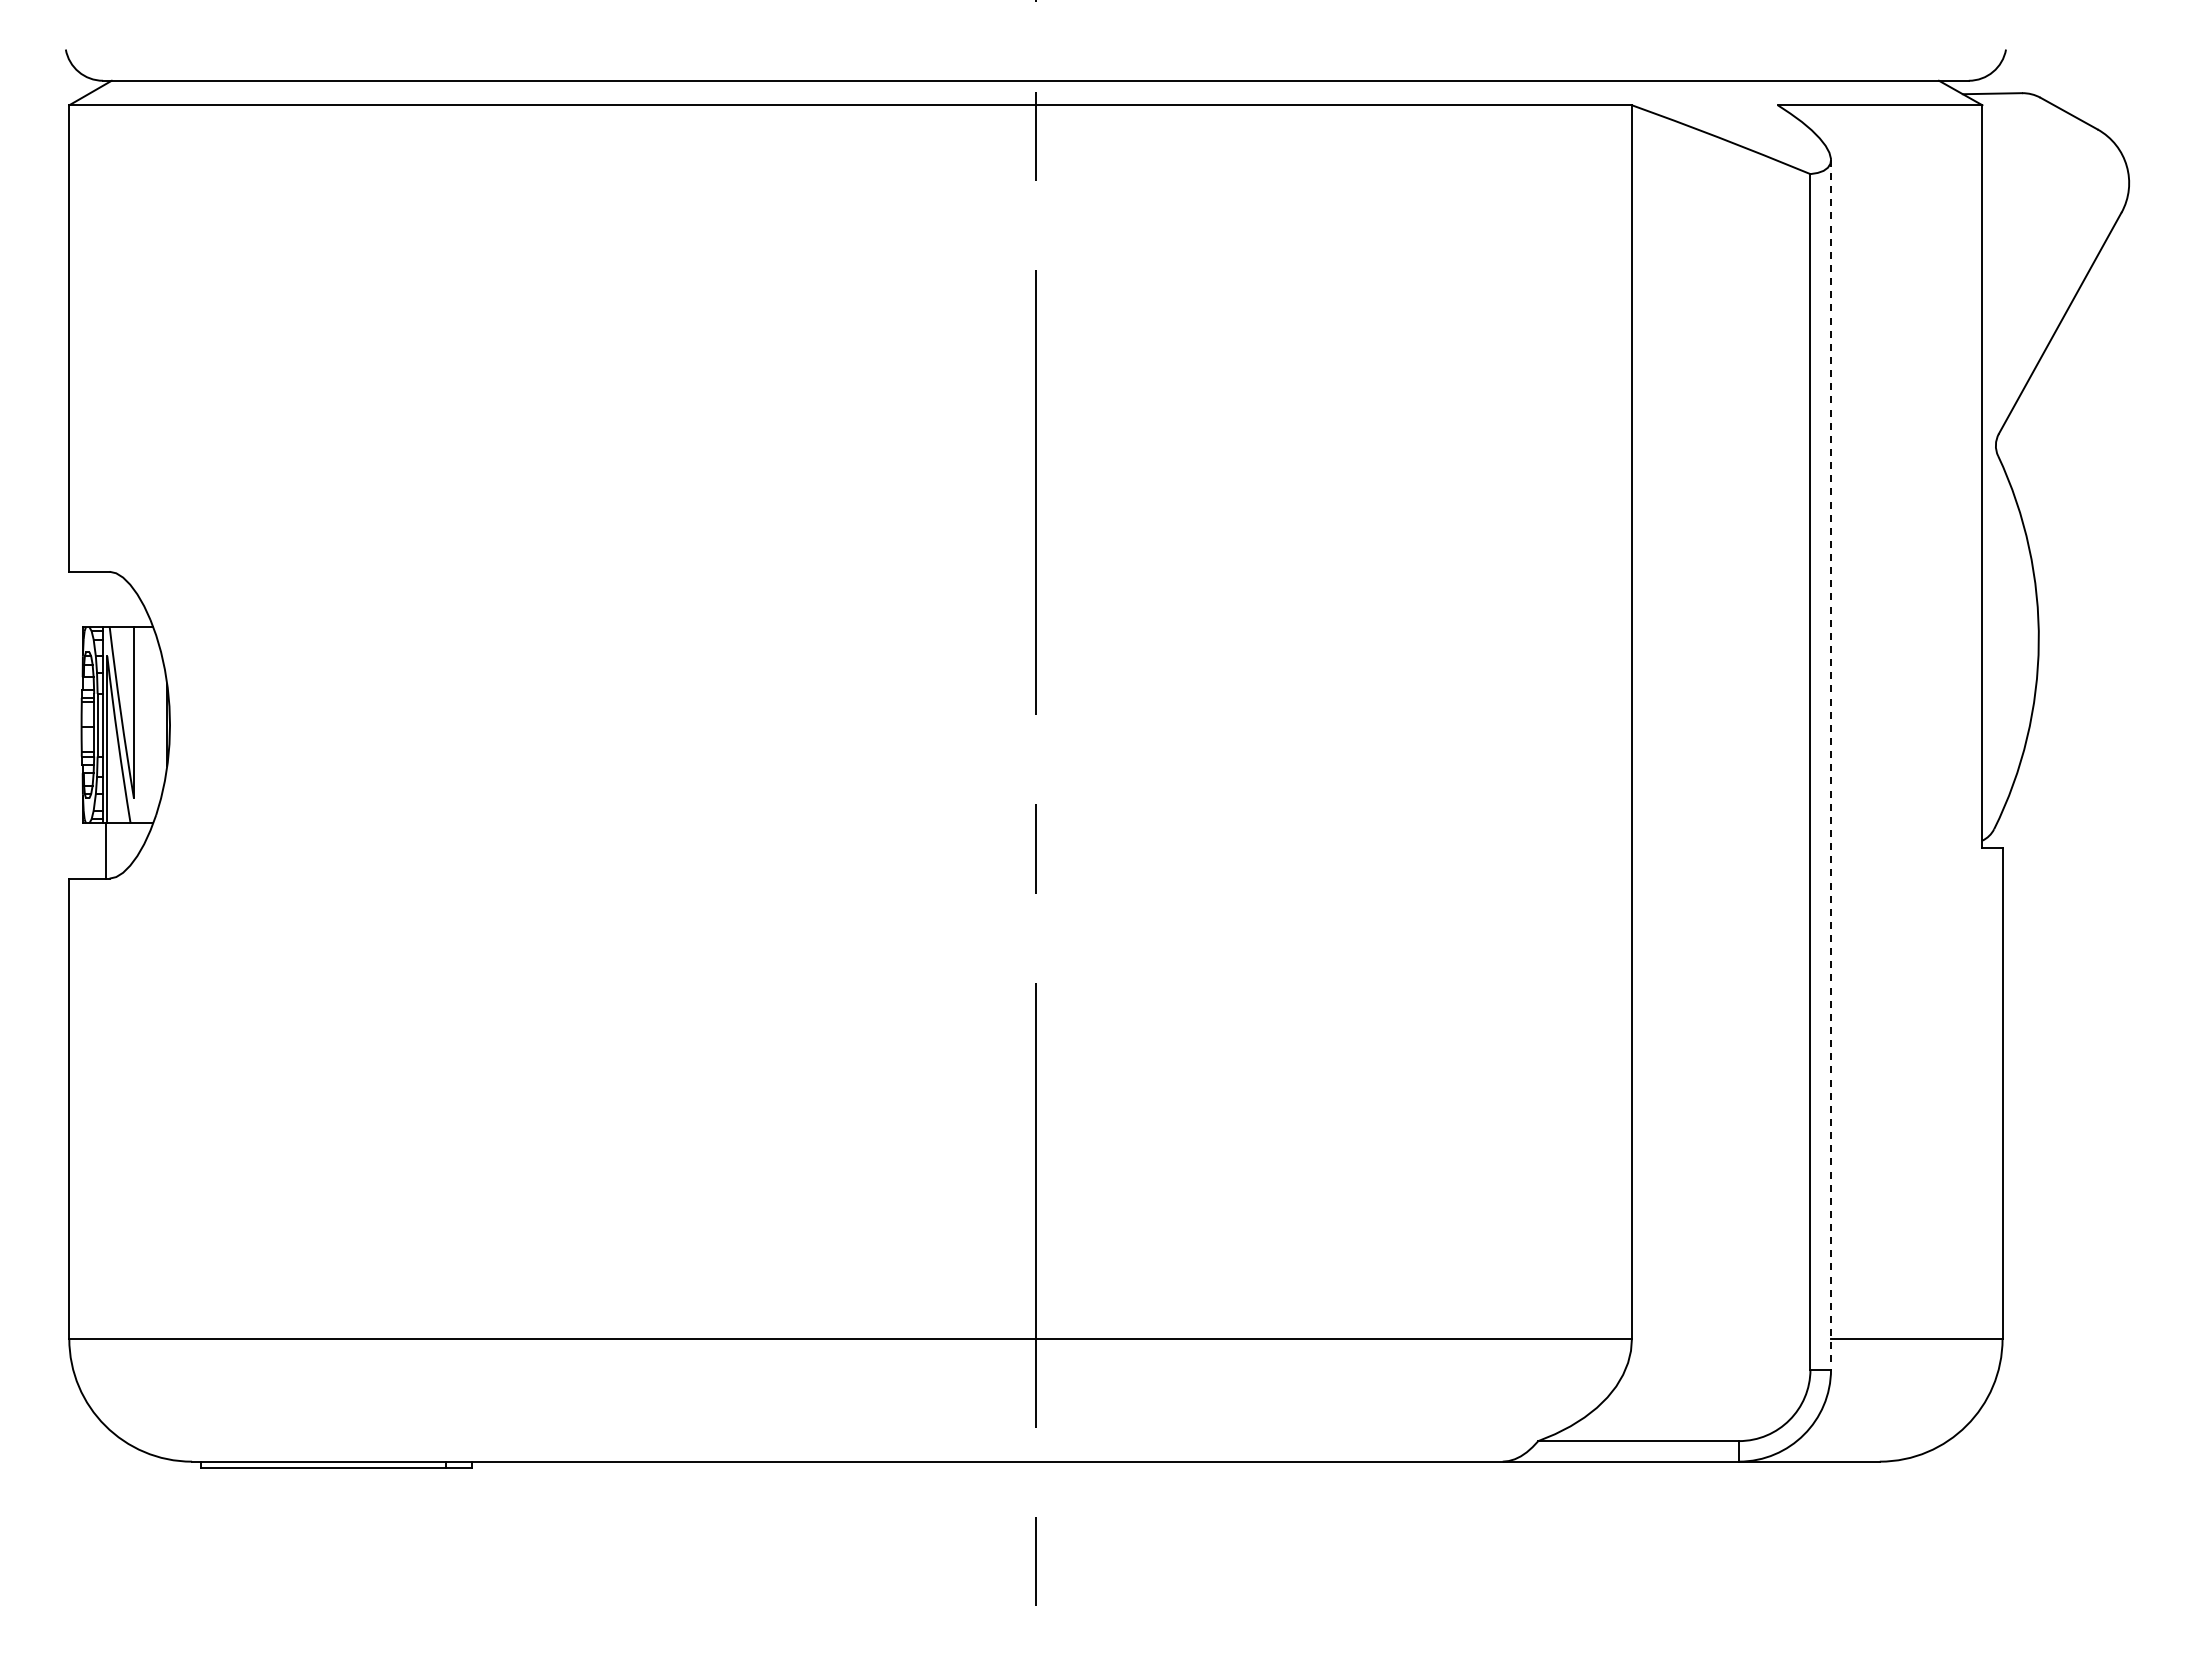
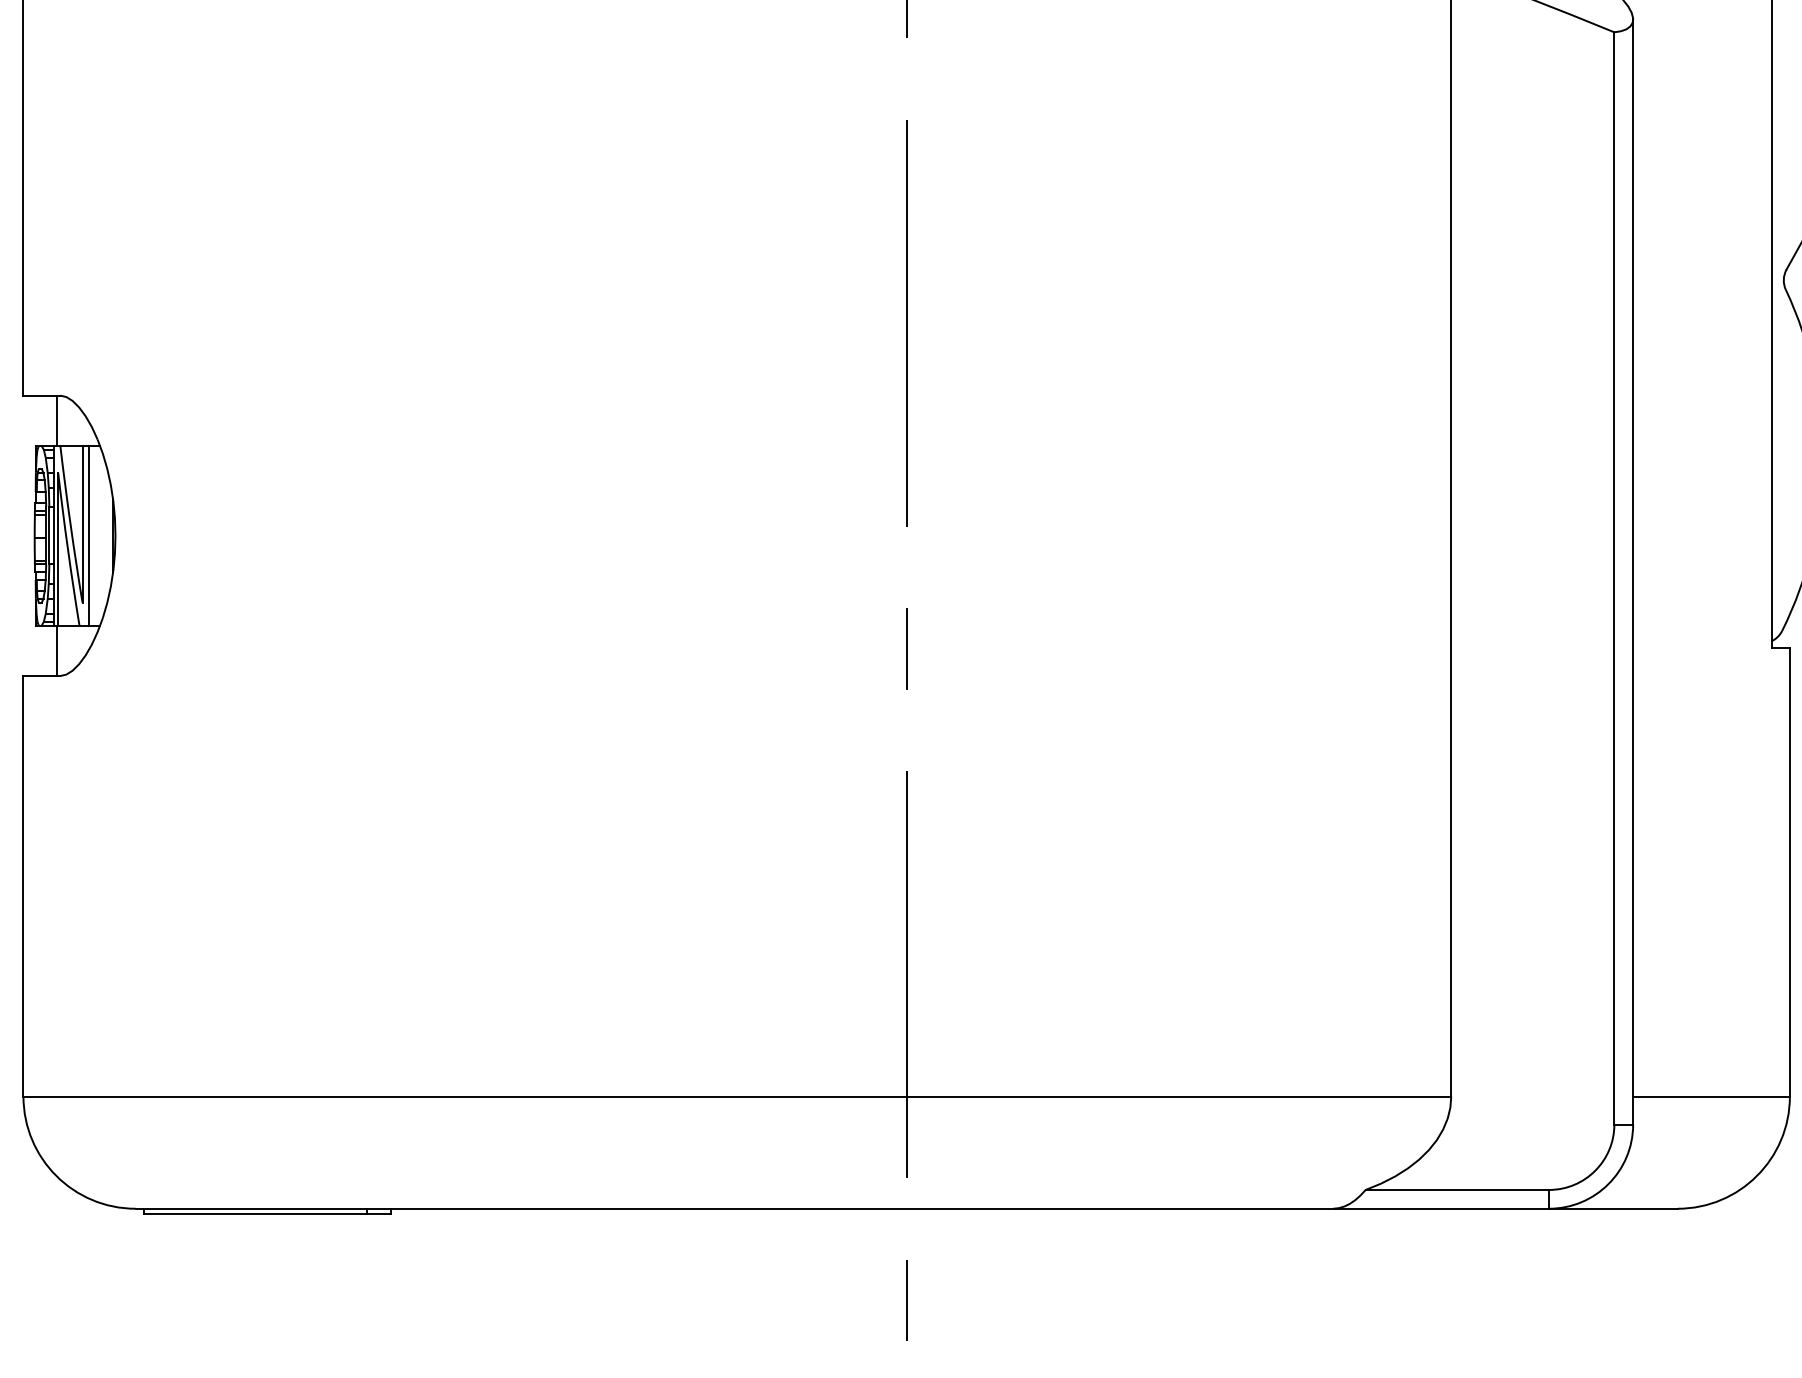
line: (106, 599) -> (57, 420), added
line: (141, 725) -> (89, 536), added
line: (1831, 764) -> (1633, 571), dashed -> solid

